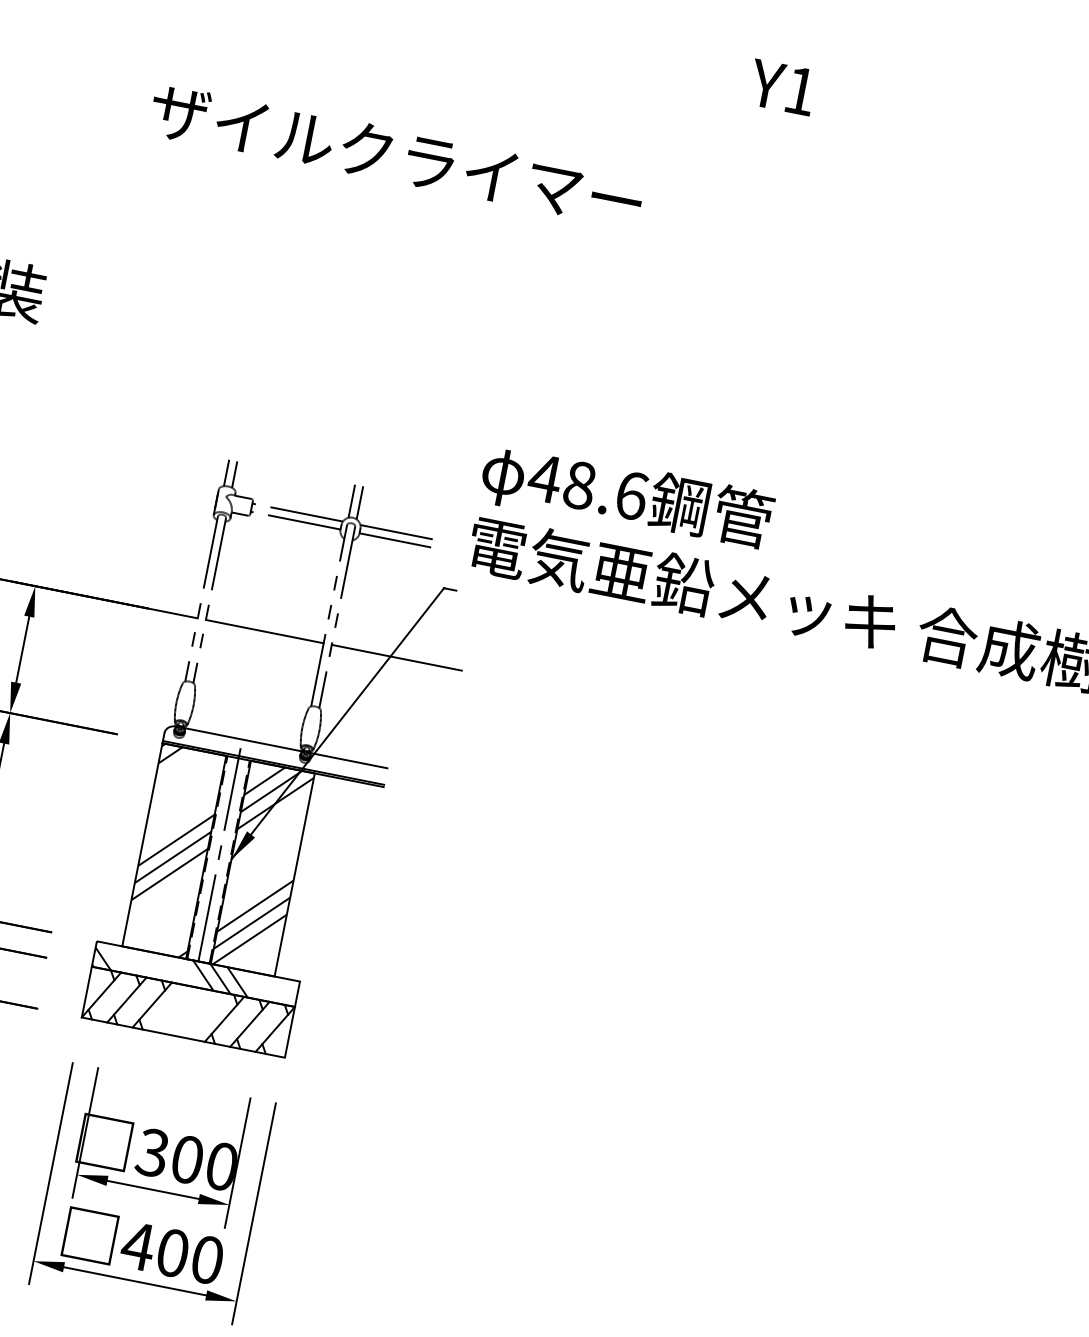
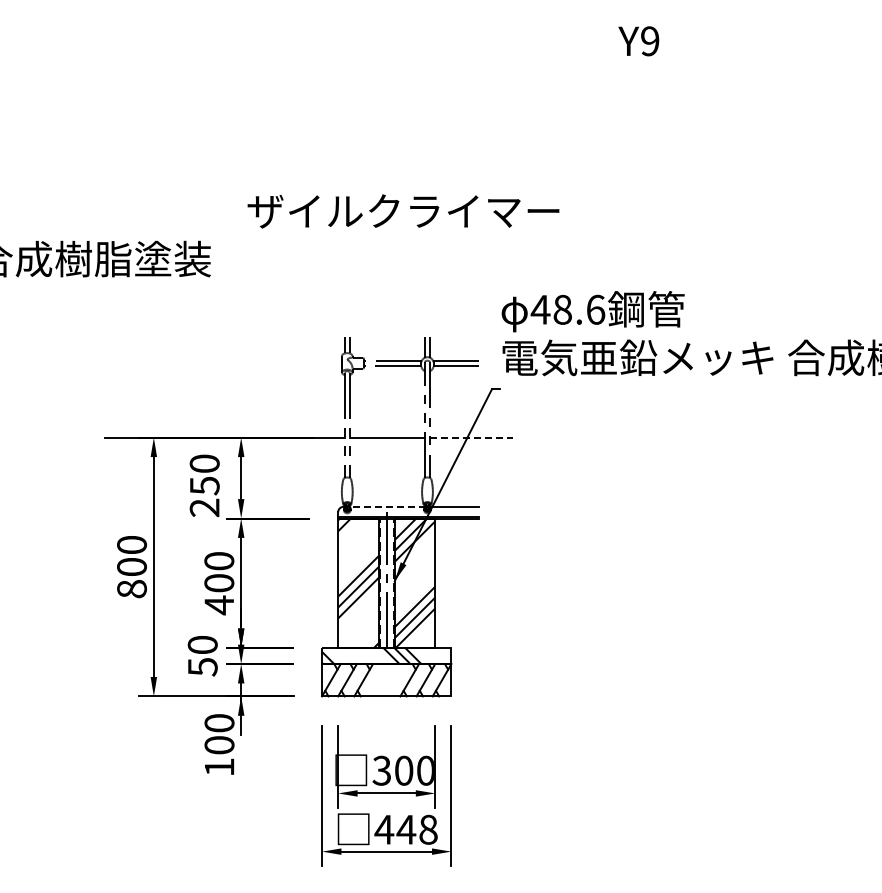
text: (801, 91) -> (650, 41), Y1 -> Y9
text: (396, 156) -> (403, 211), moved
line: (396, 657) -> (471, 437), solid -> dashed
line: (242, 739) -> (386, 506), solid -> dashed
text: (188, 1255) -> (416, 829), 400 -> 448

